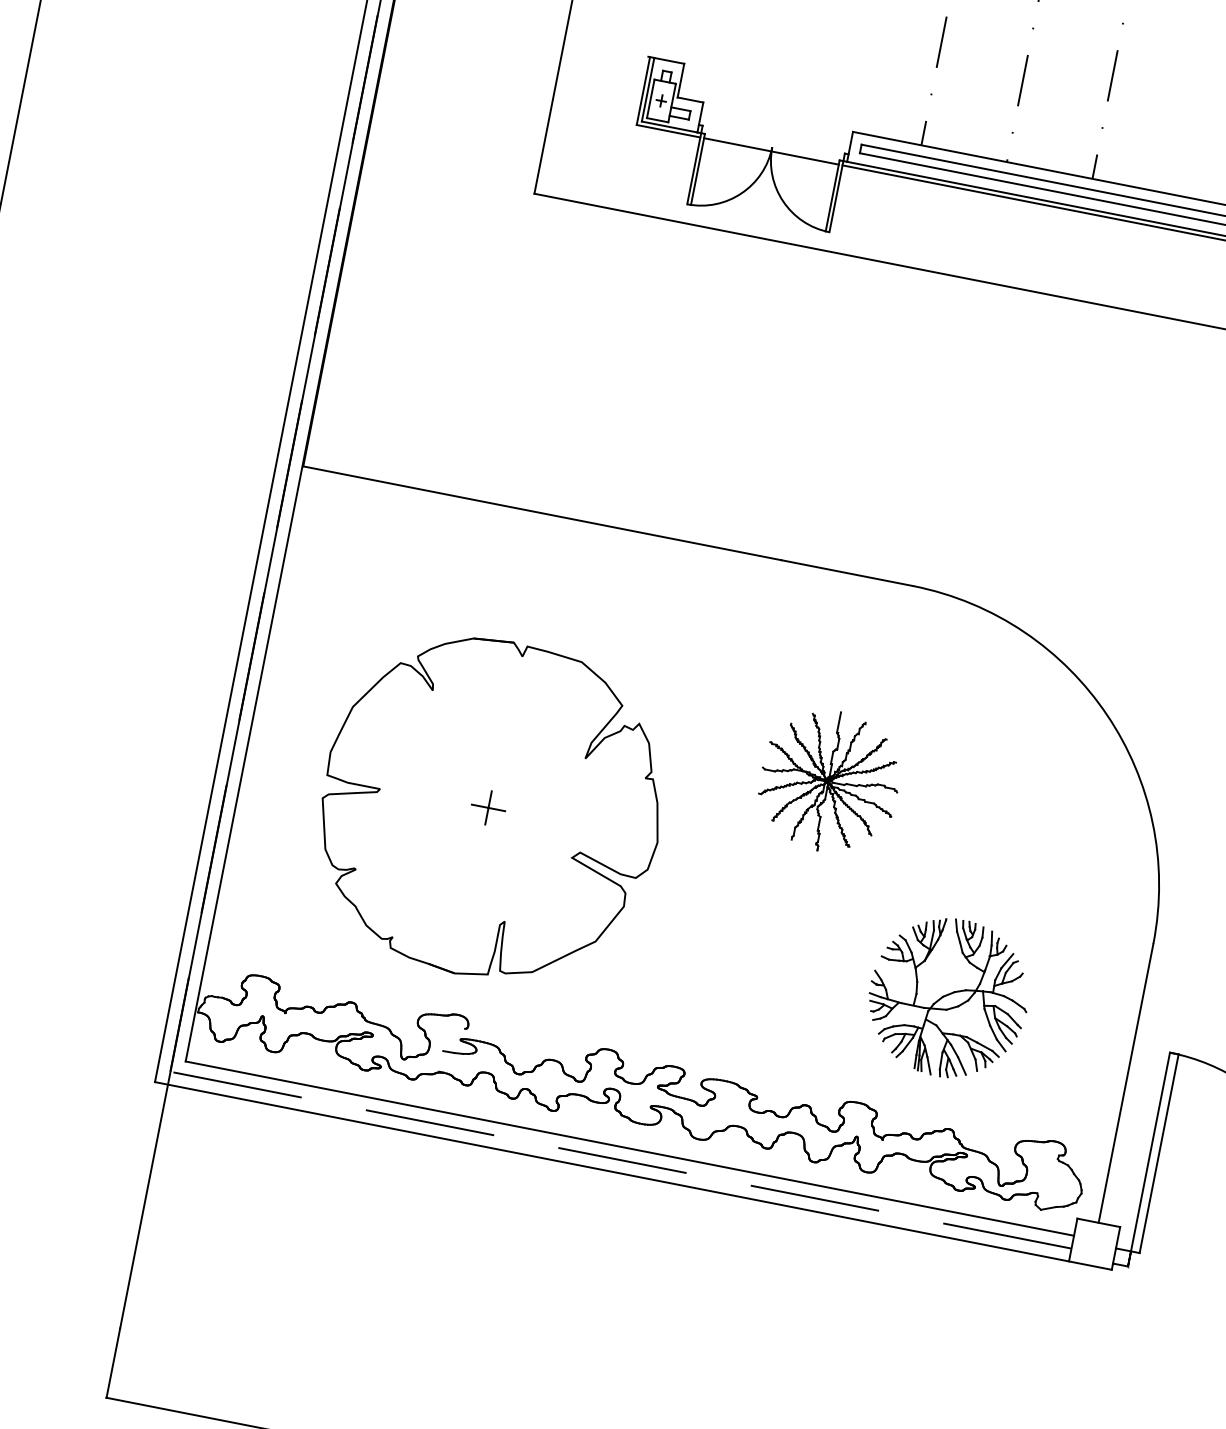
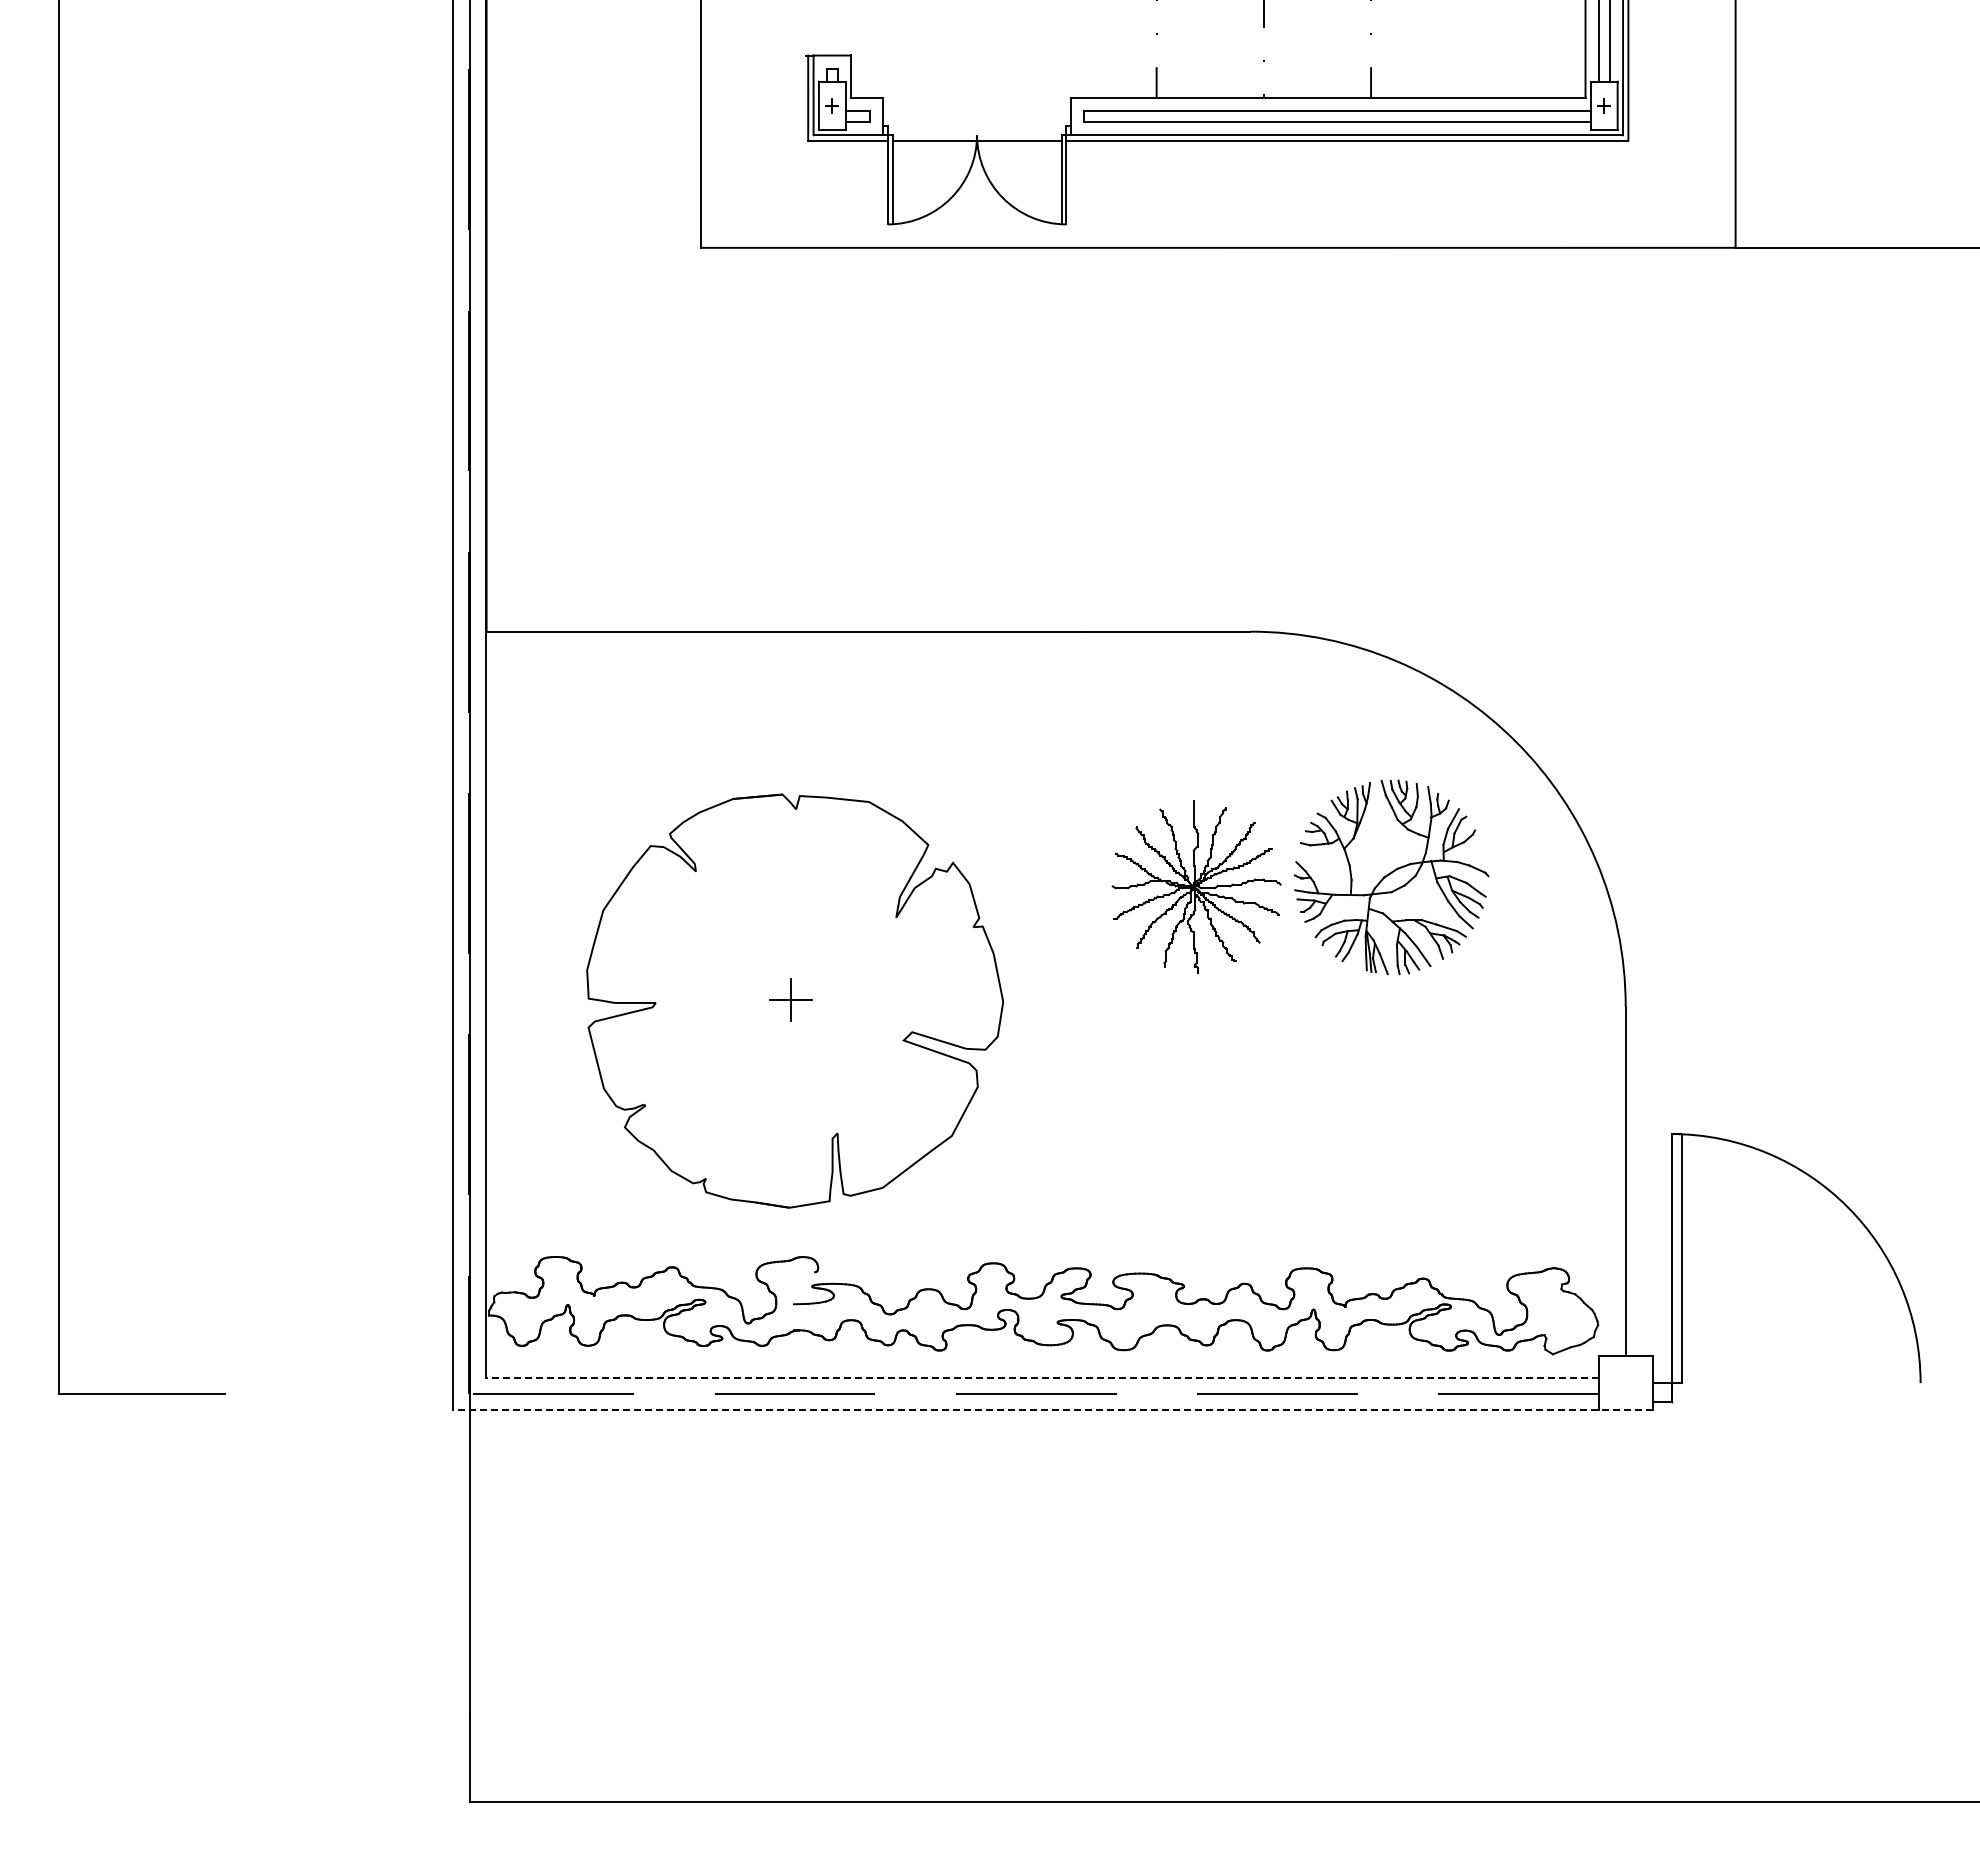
part: (948, 998) -> (1391, 877), moved
line: (630, 1148) -> (1042, 1377), solid -> dashed
line: (633, 1175) -> (1053, 1409), solid -> dashed

